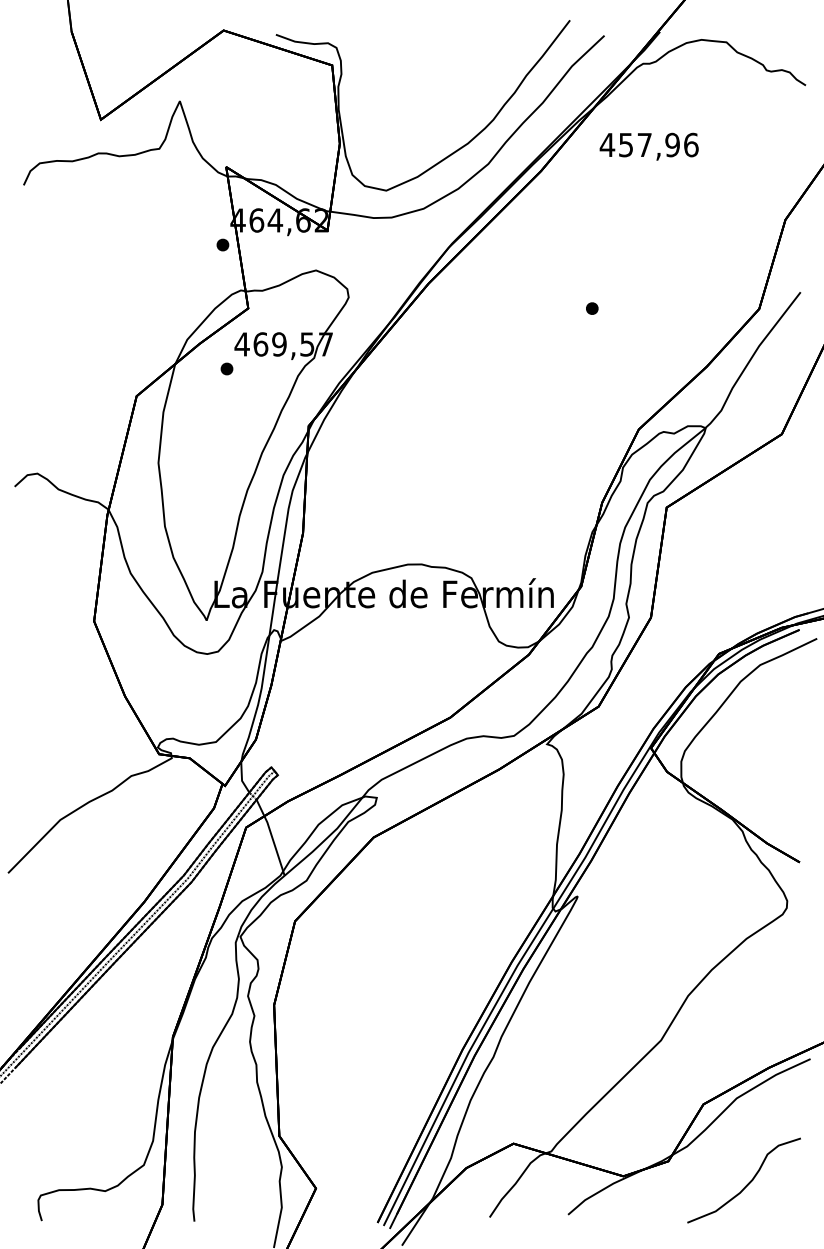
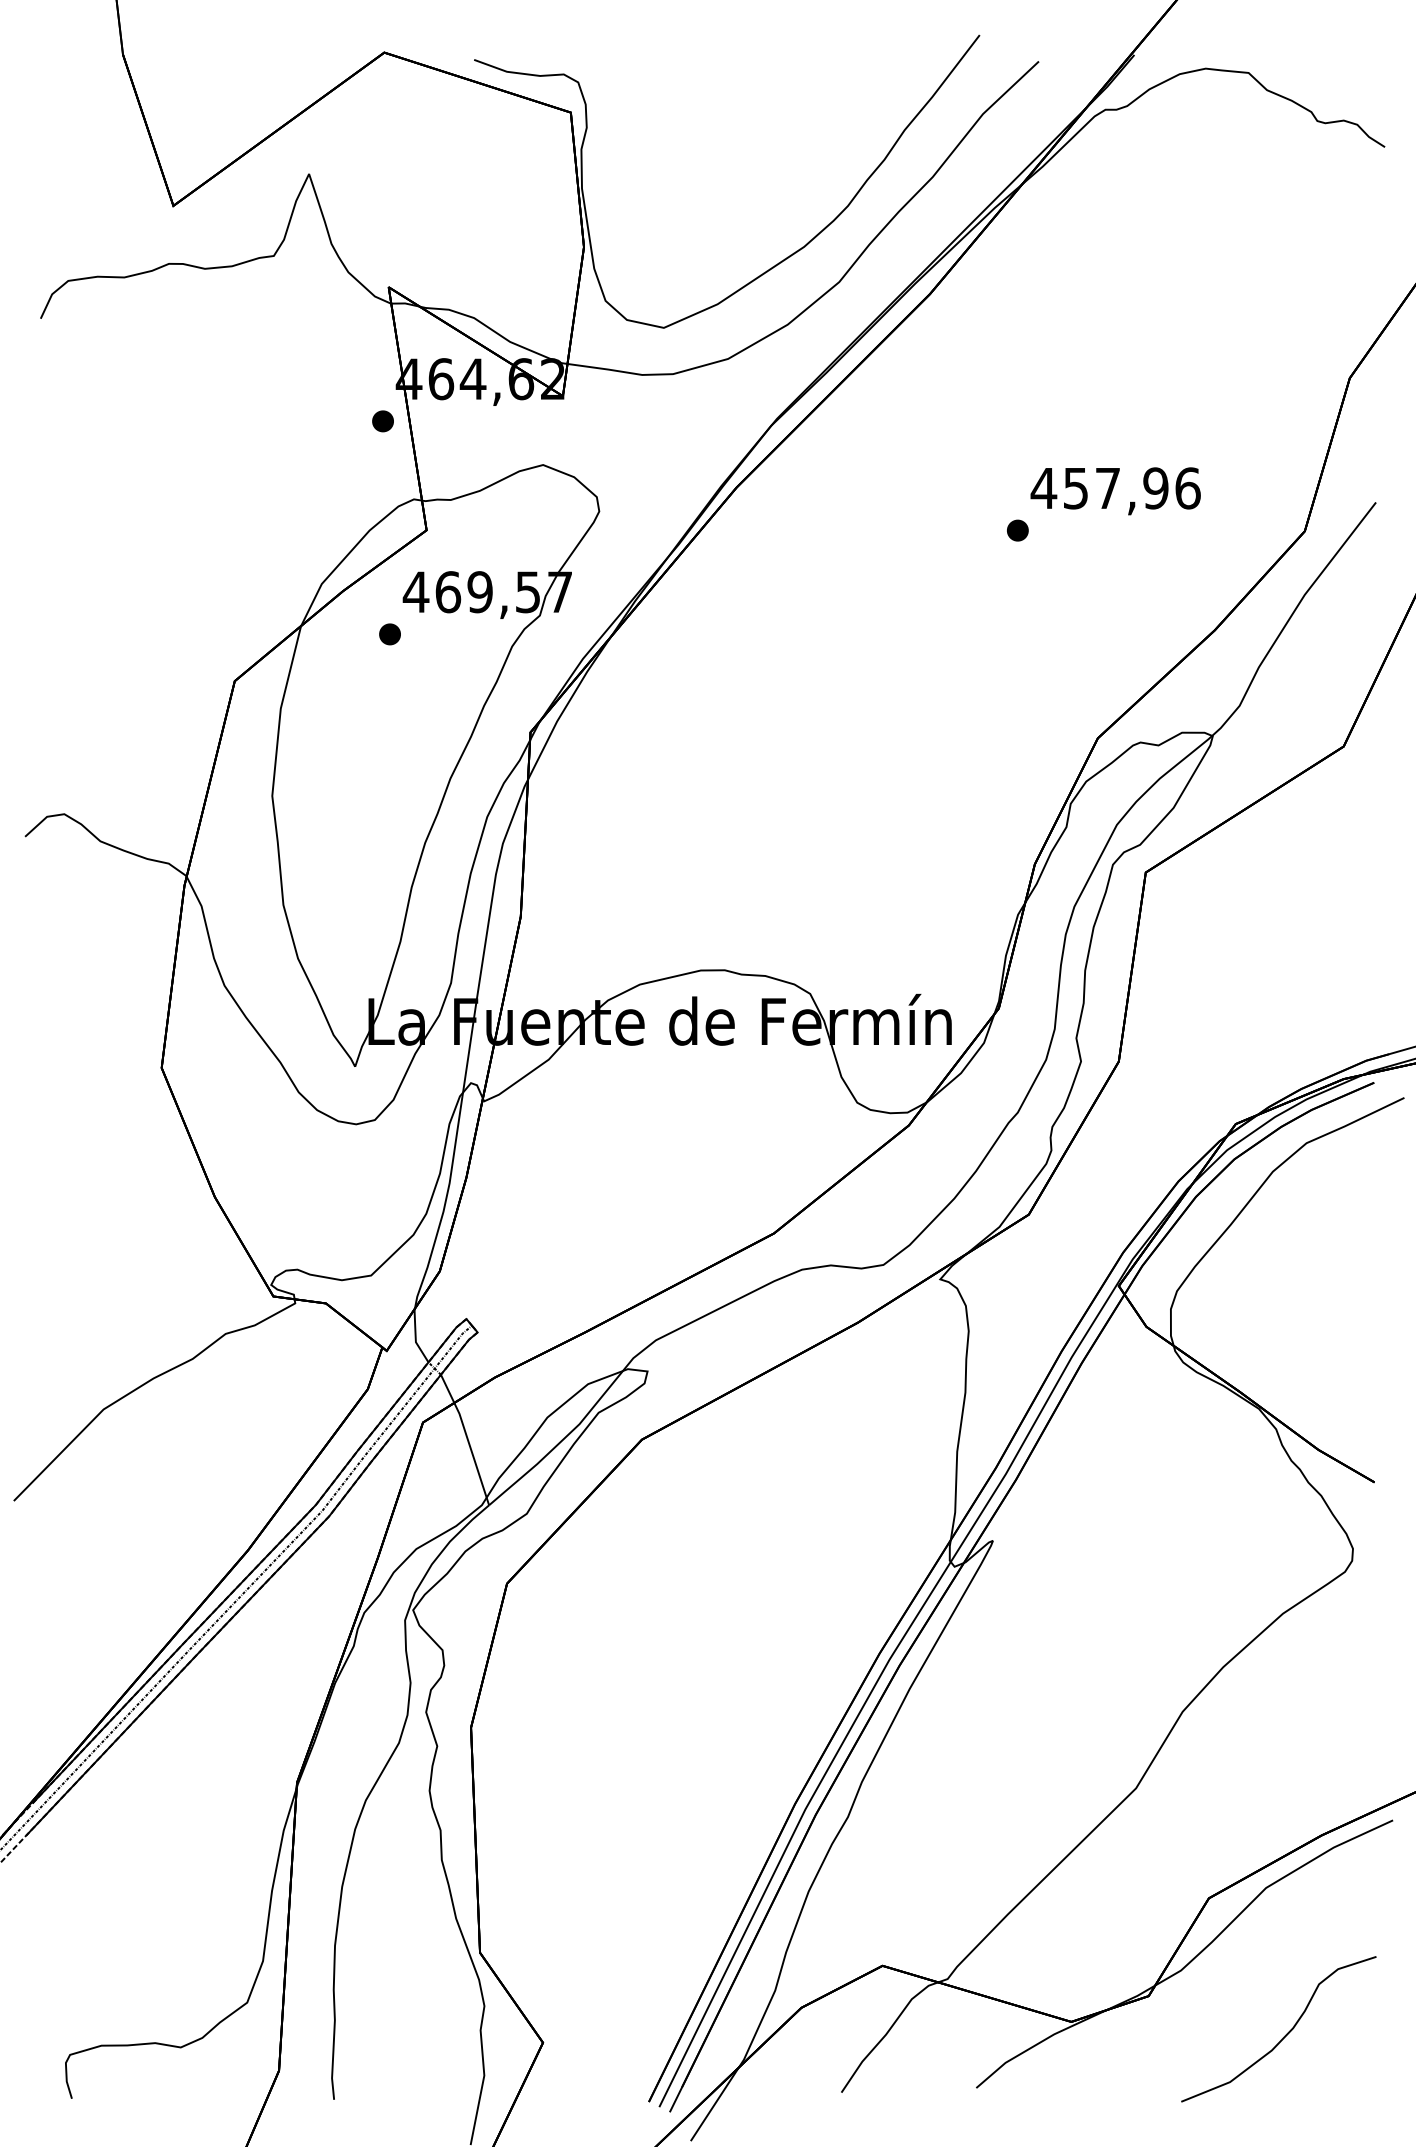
text: (648, 146) -> (1114, 490), moved

